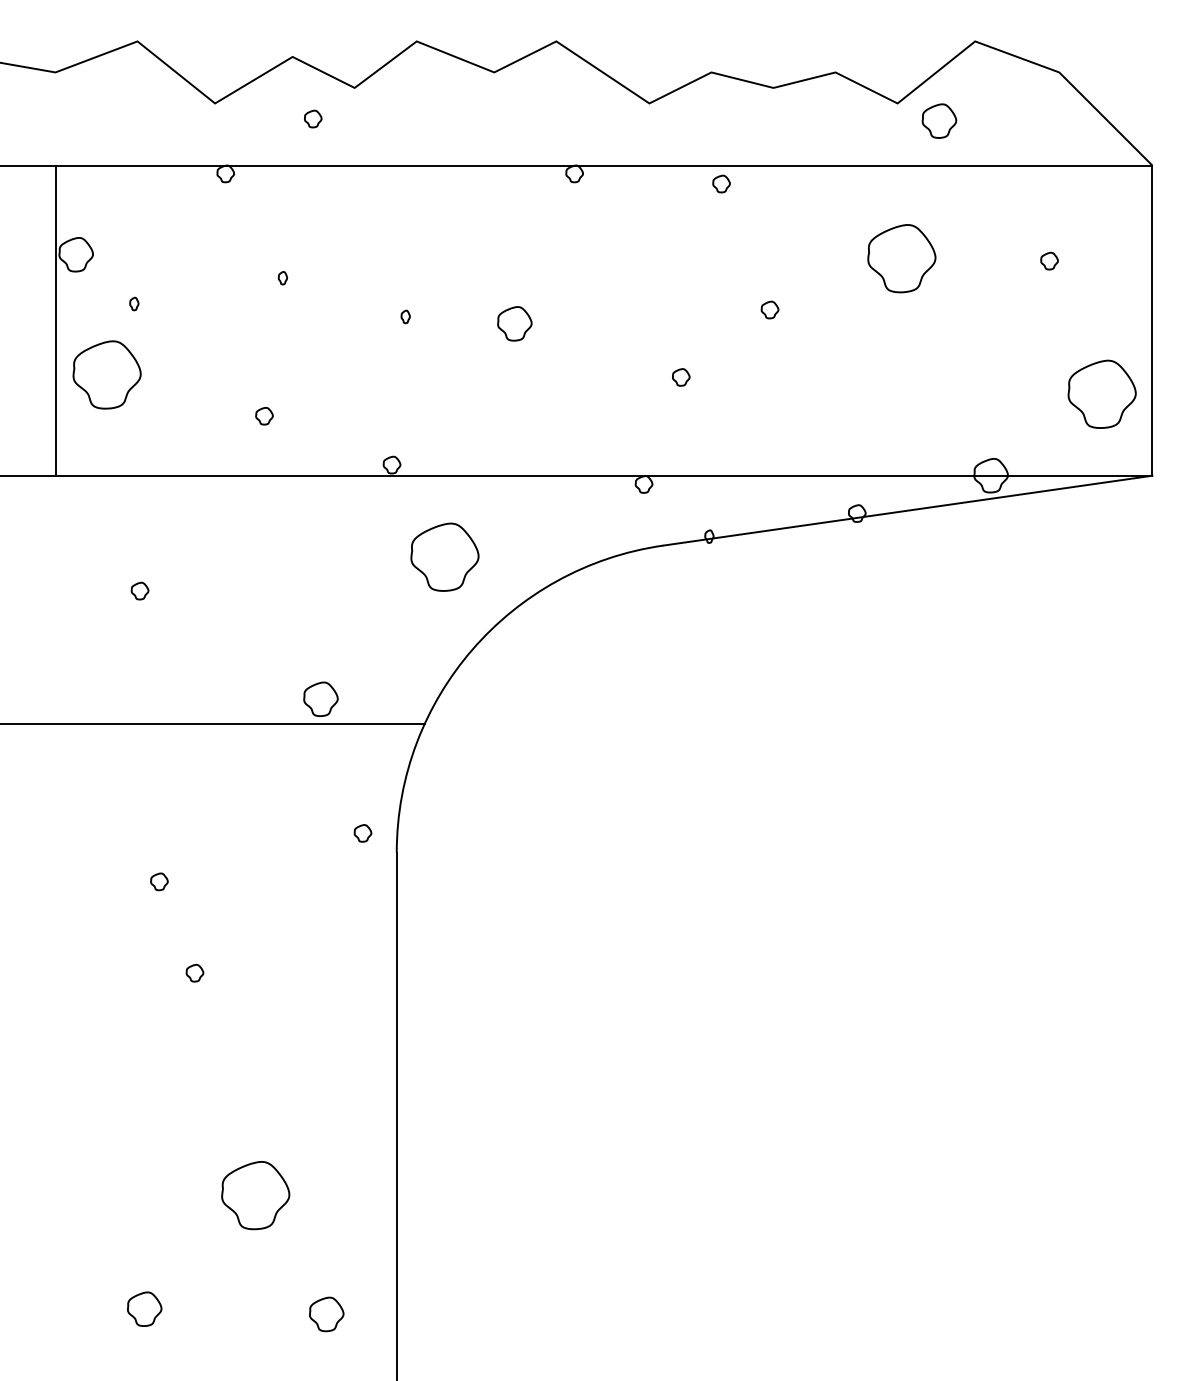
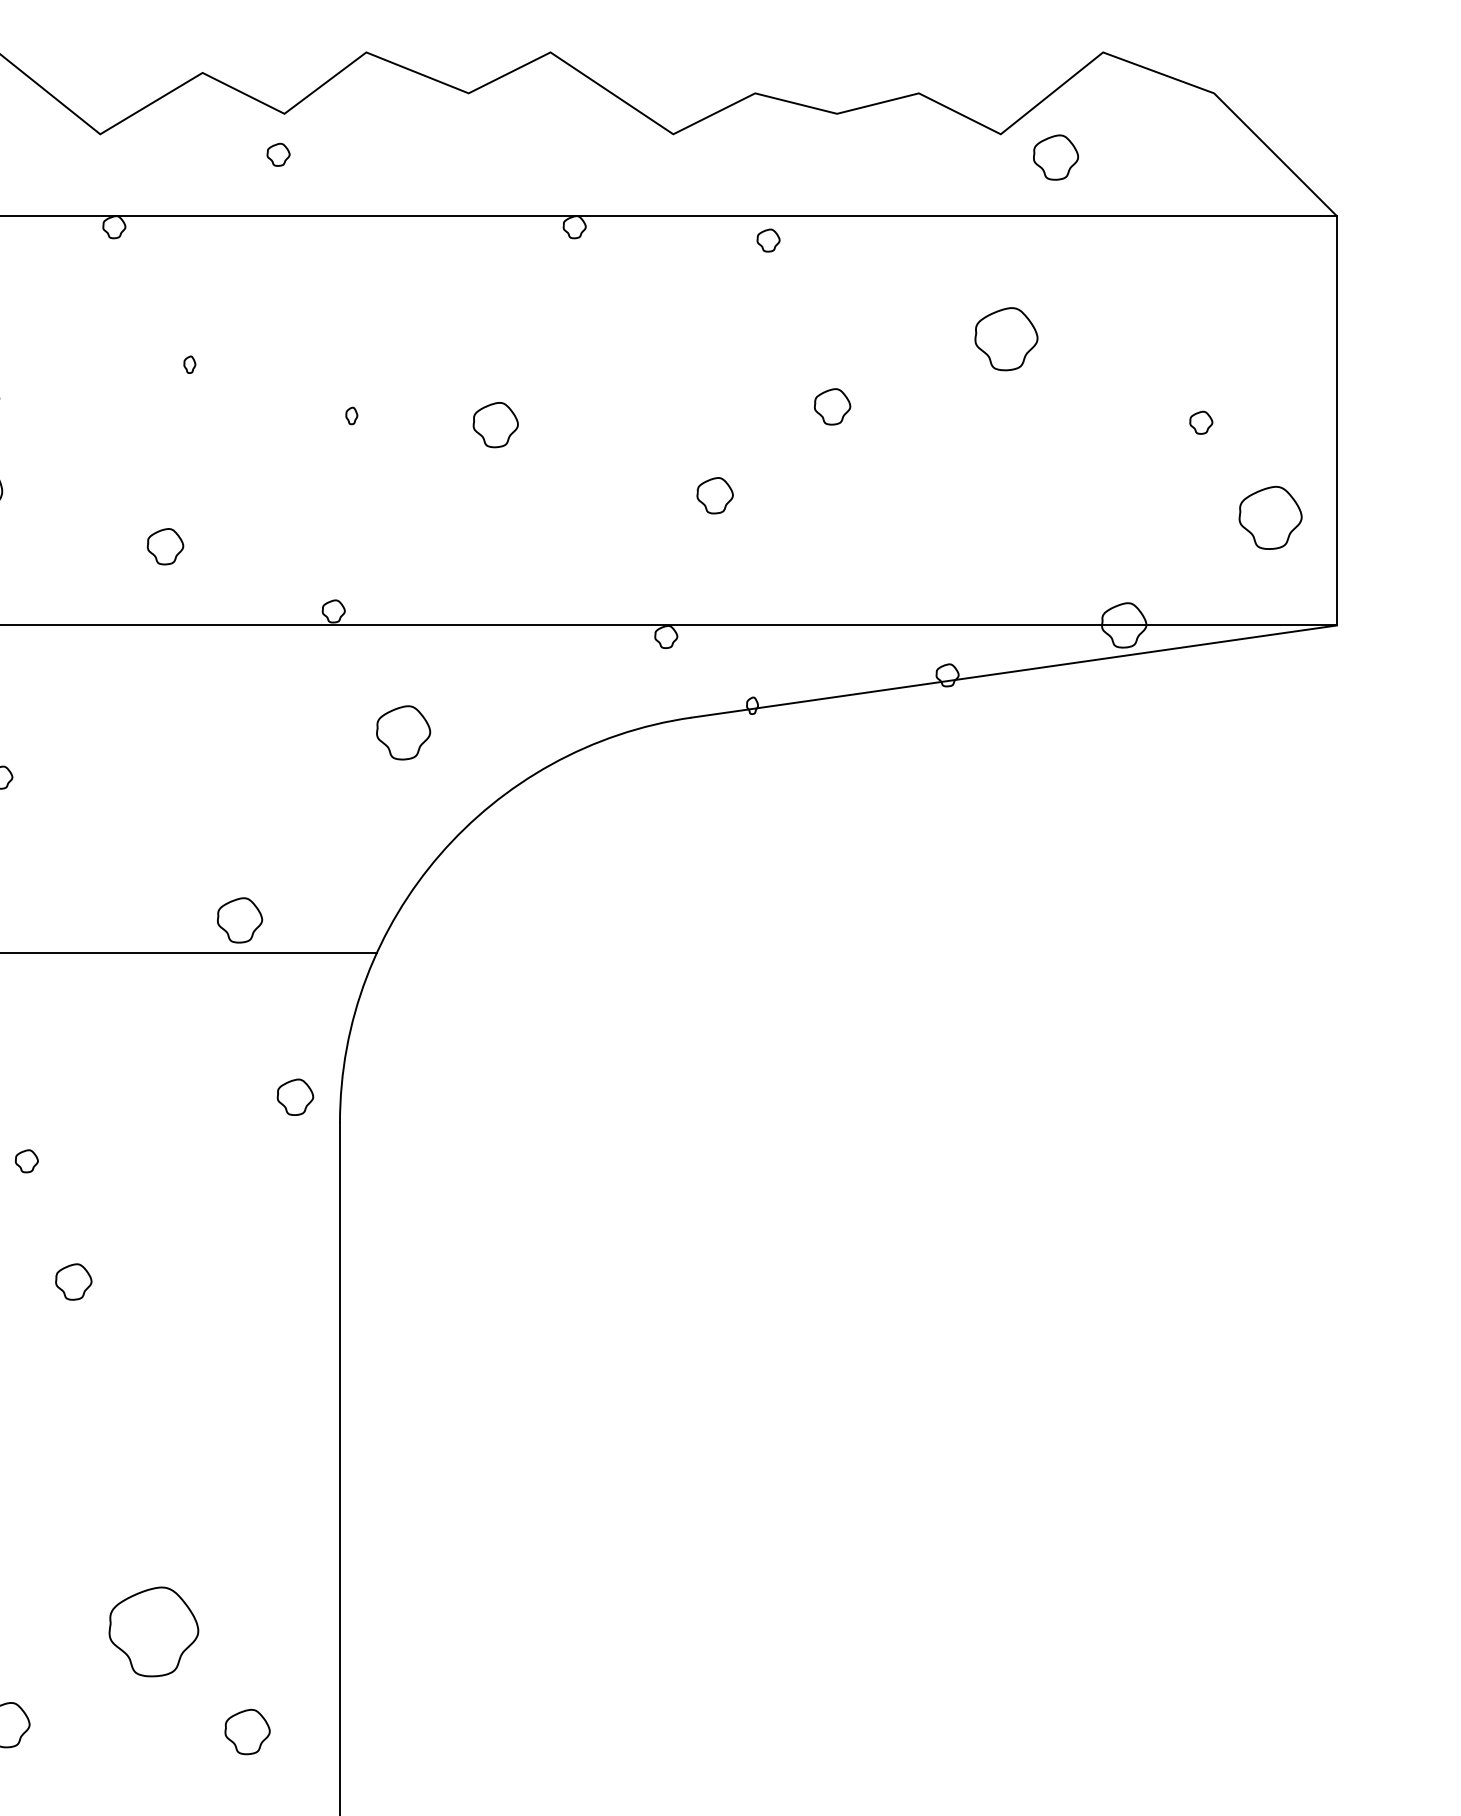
part: (313, 118) -> (278, 154), moved
part: (901, 258) -> (1005, 338), size x0.7
part: (1049, 260) -> (1201, 421), moved
part: (769, 309) -> (831, 406), size x1.6
part: (681, 377) -> (715, 495), size x1.6
part: (1101, 393) -> (1269, 516), size x0.7
part: (264, 416) -> (165, 547), size x1.6
part: (444, 556) -> (402, 732), size x0.6
part: (362, 833) -> (294, 1097), size x1.6
part: (194, 972) -> (73, 1280), size x1.6
part: (255, 1195) -> (153, 1631), moved

